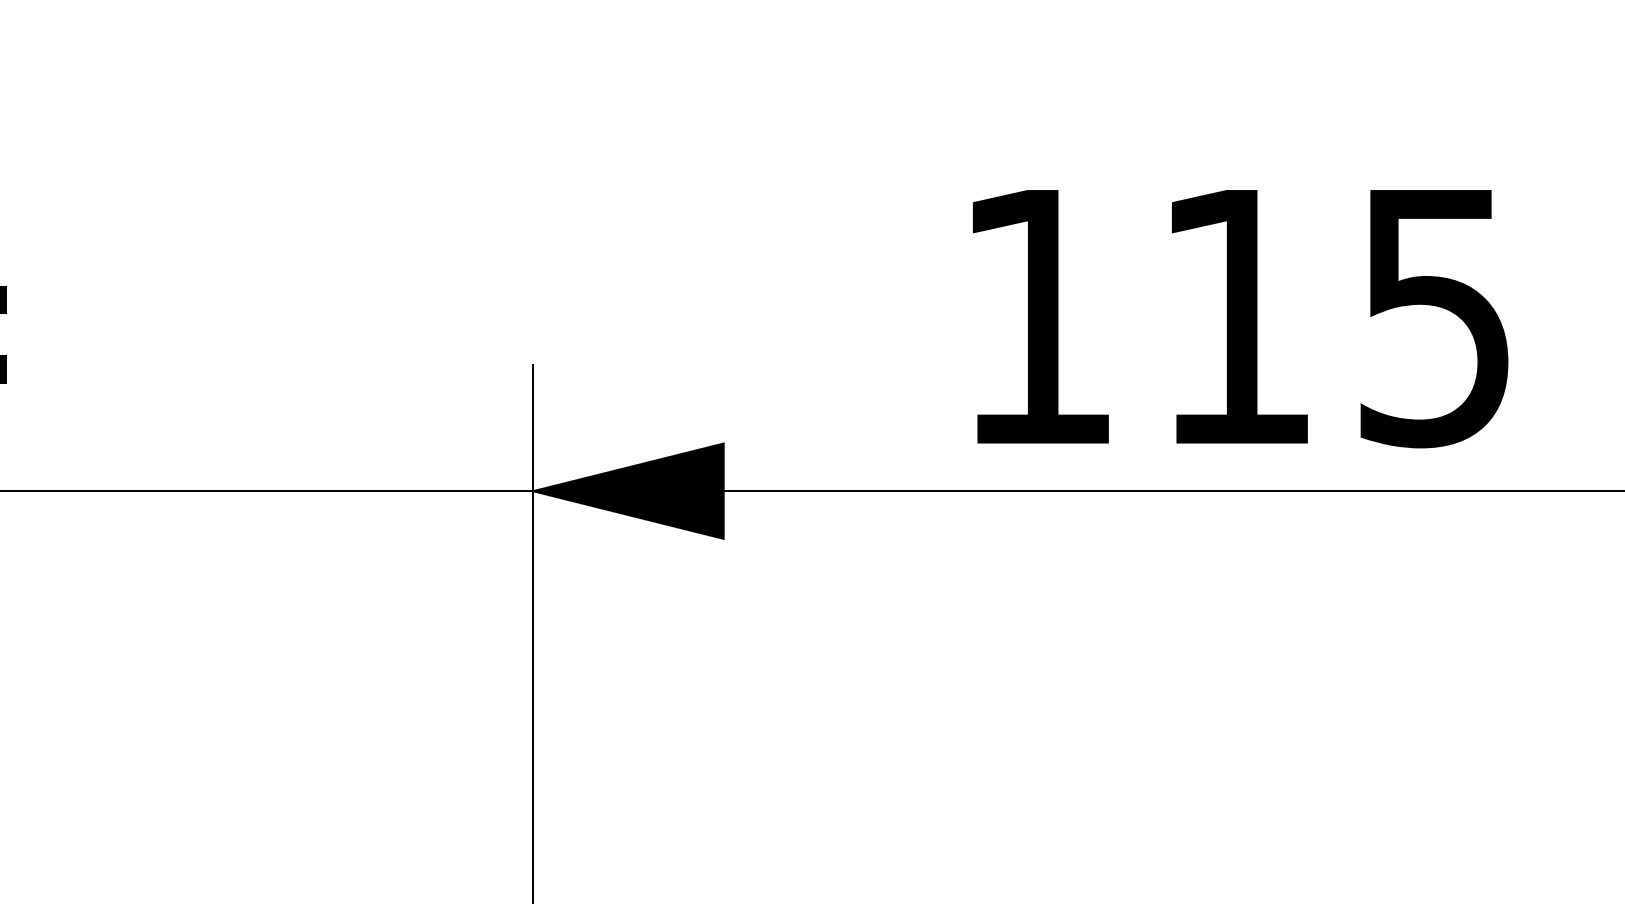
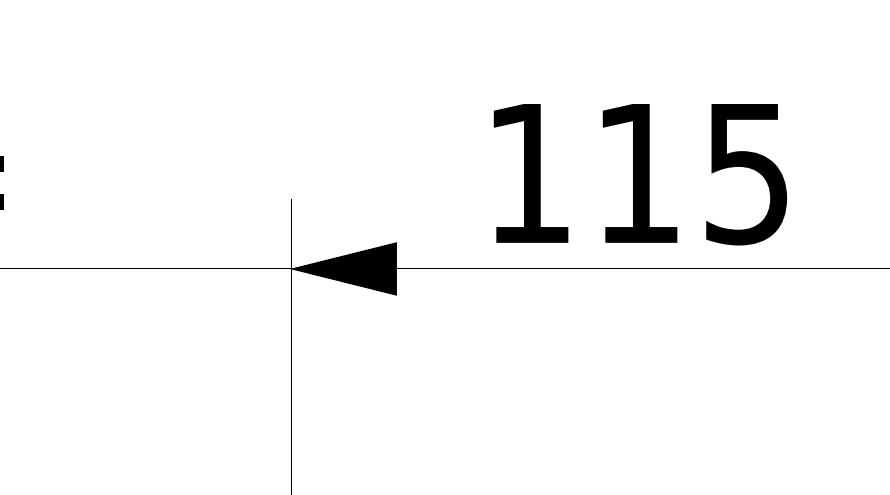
text: (1240, 318) -> (640, 174), moved

